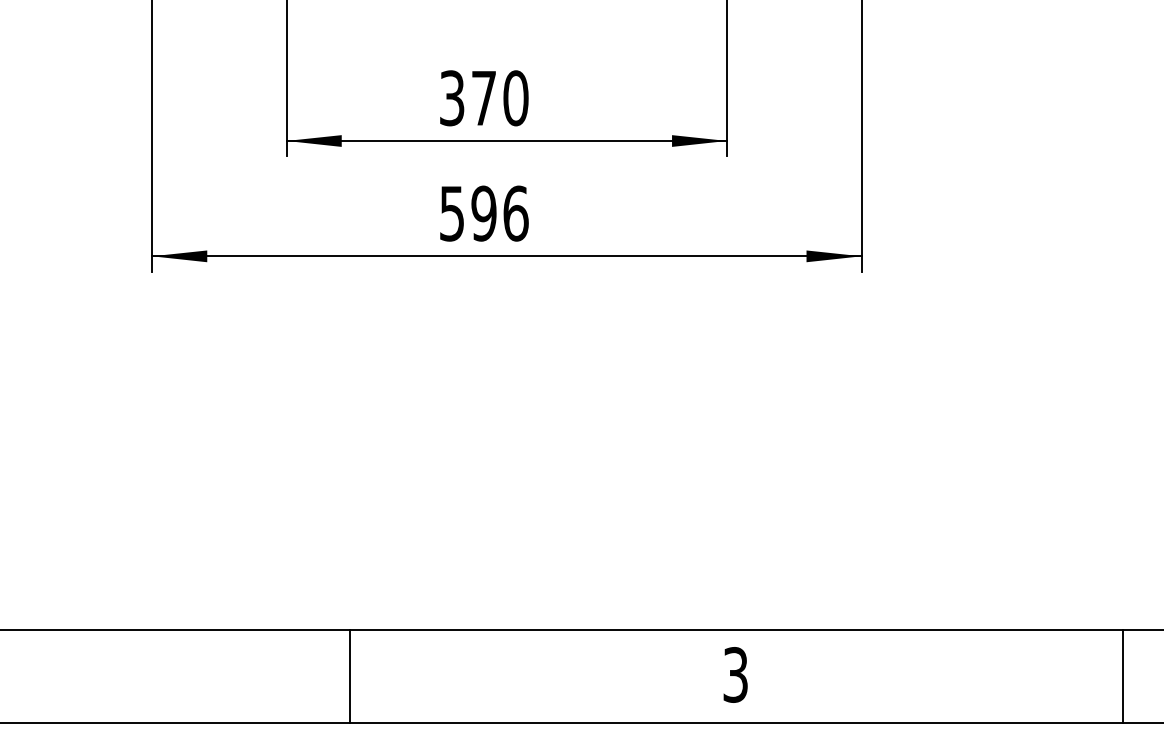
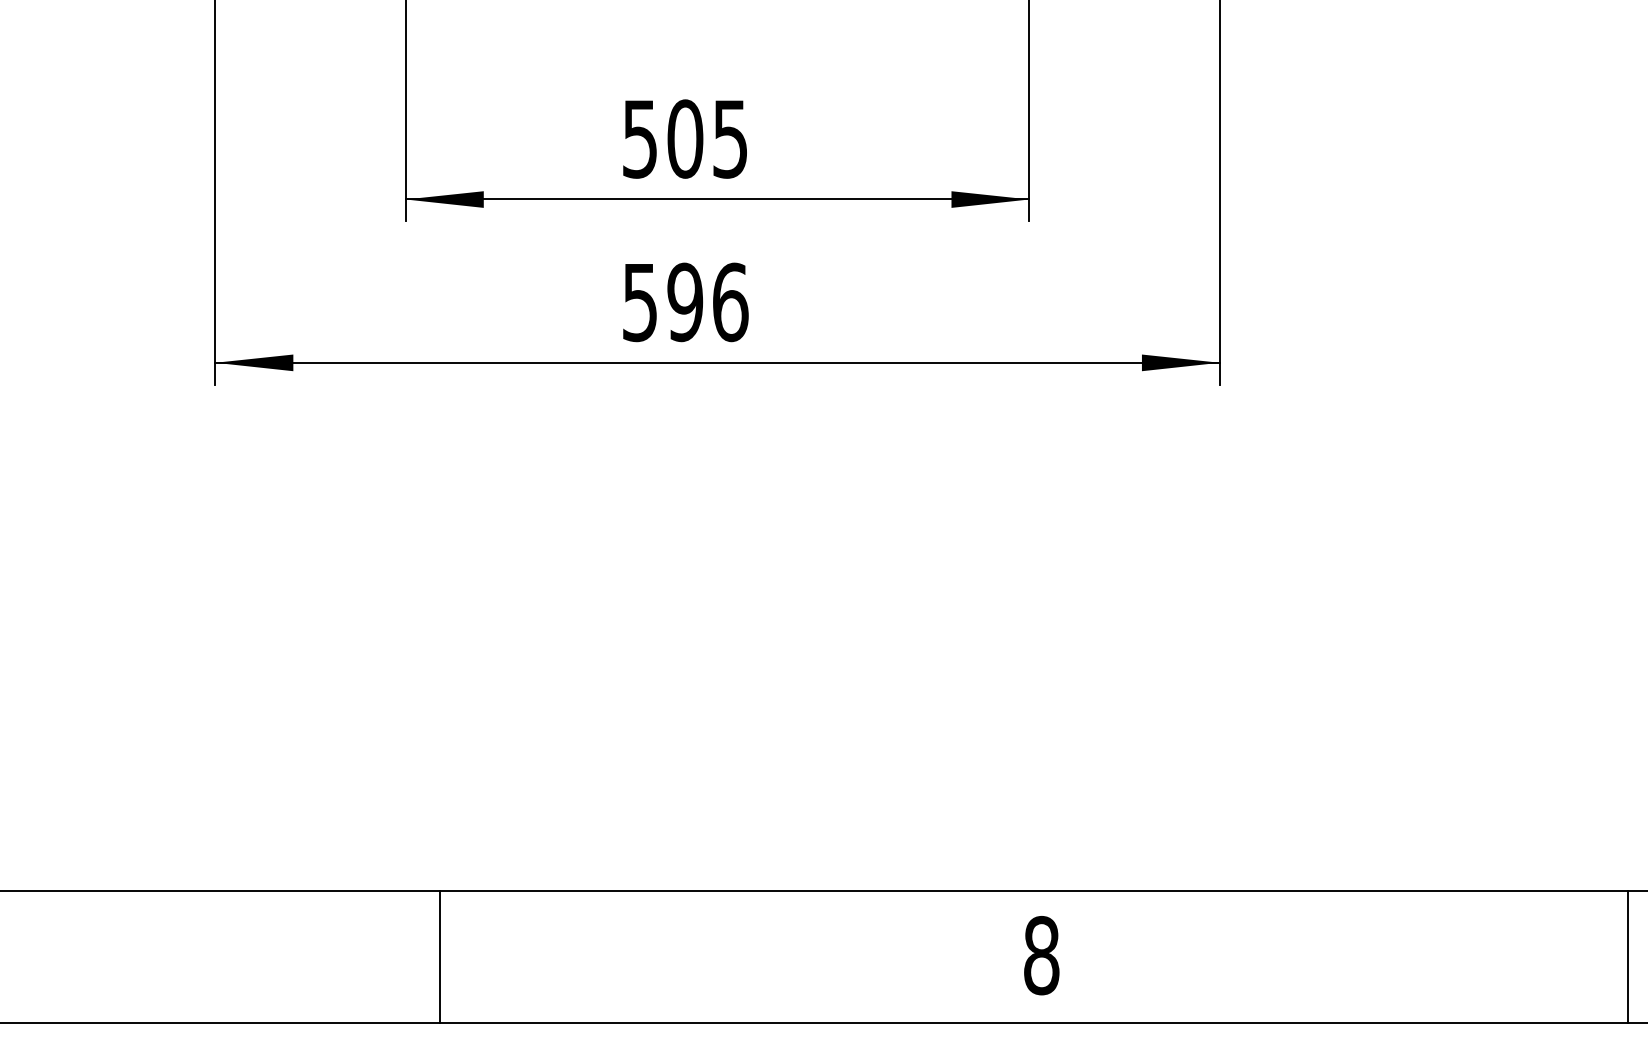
text: (484, 97) -> (685, 138), 370 -> 505
text: (735, 674) -> (1041, 955), 3 -> 8
line: (349, 675) -> (439, 956), moved
line: (1123, 675) -> (1628, 956), moved

